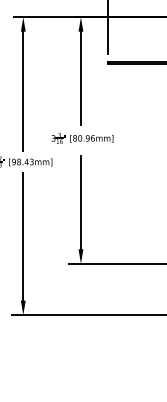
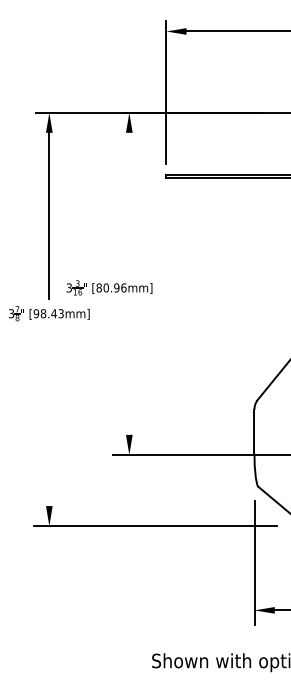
line: (81, 77) -> (129, 196), removed
part: (82, 138) -> (109, 287), moved
line: (81, 202) -> (129, 370), removed
line: (23, 236) -> (49, 417), removed

